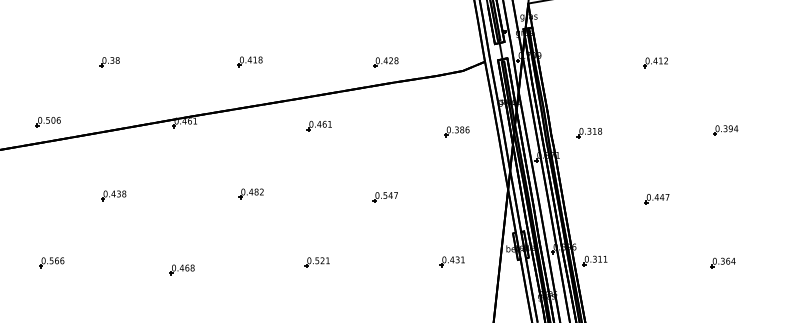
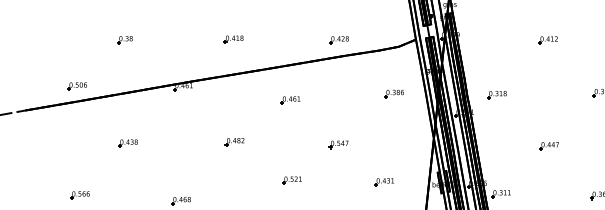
part: (318, 125) -> (289, 99), moved
part: (451, 261) -> (383, 182), moved
part: (316, 262) -> (291, 180), moved

